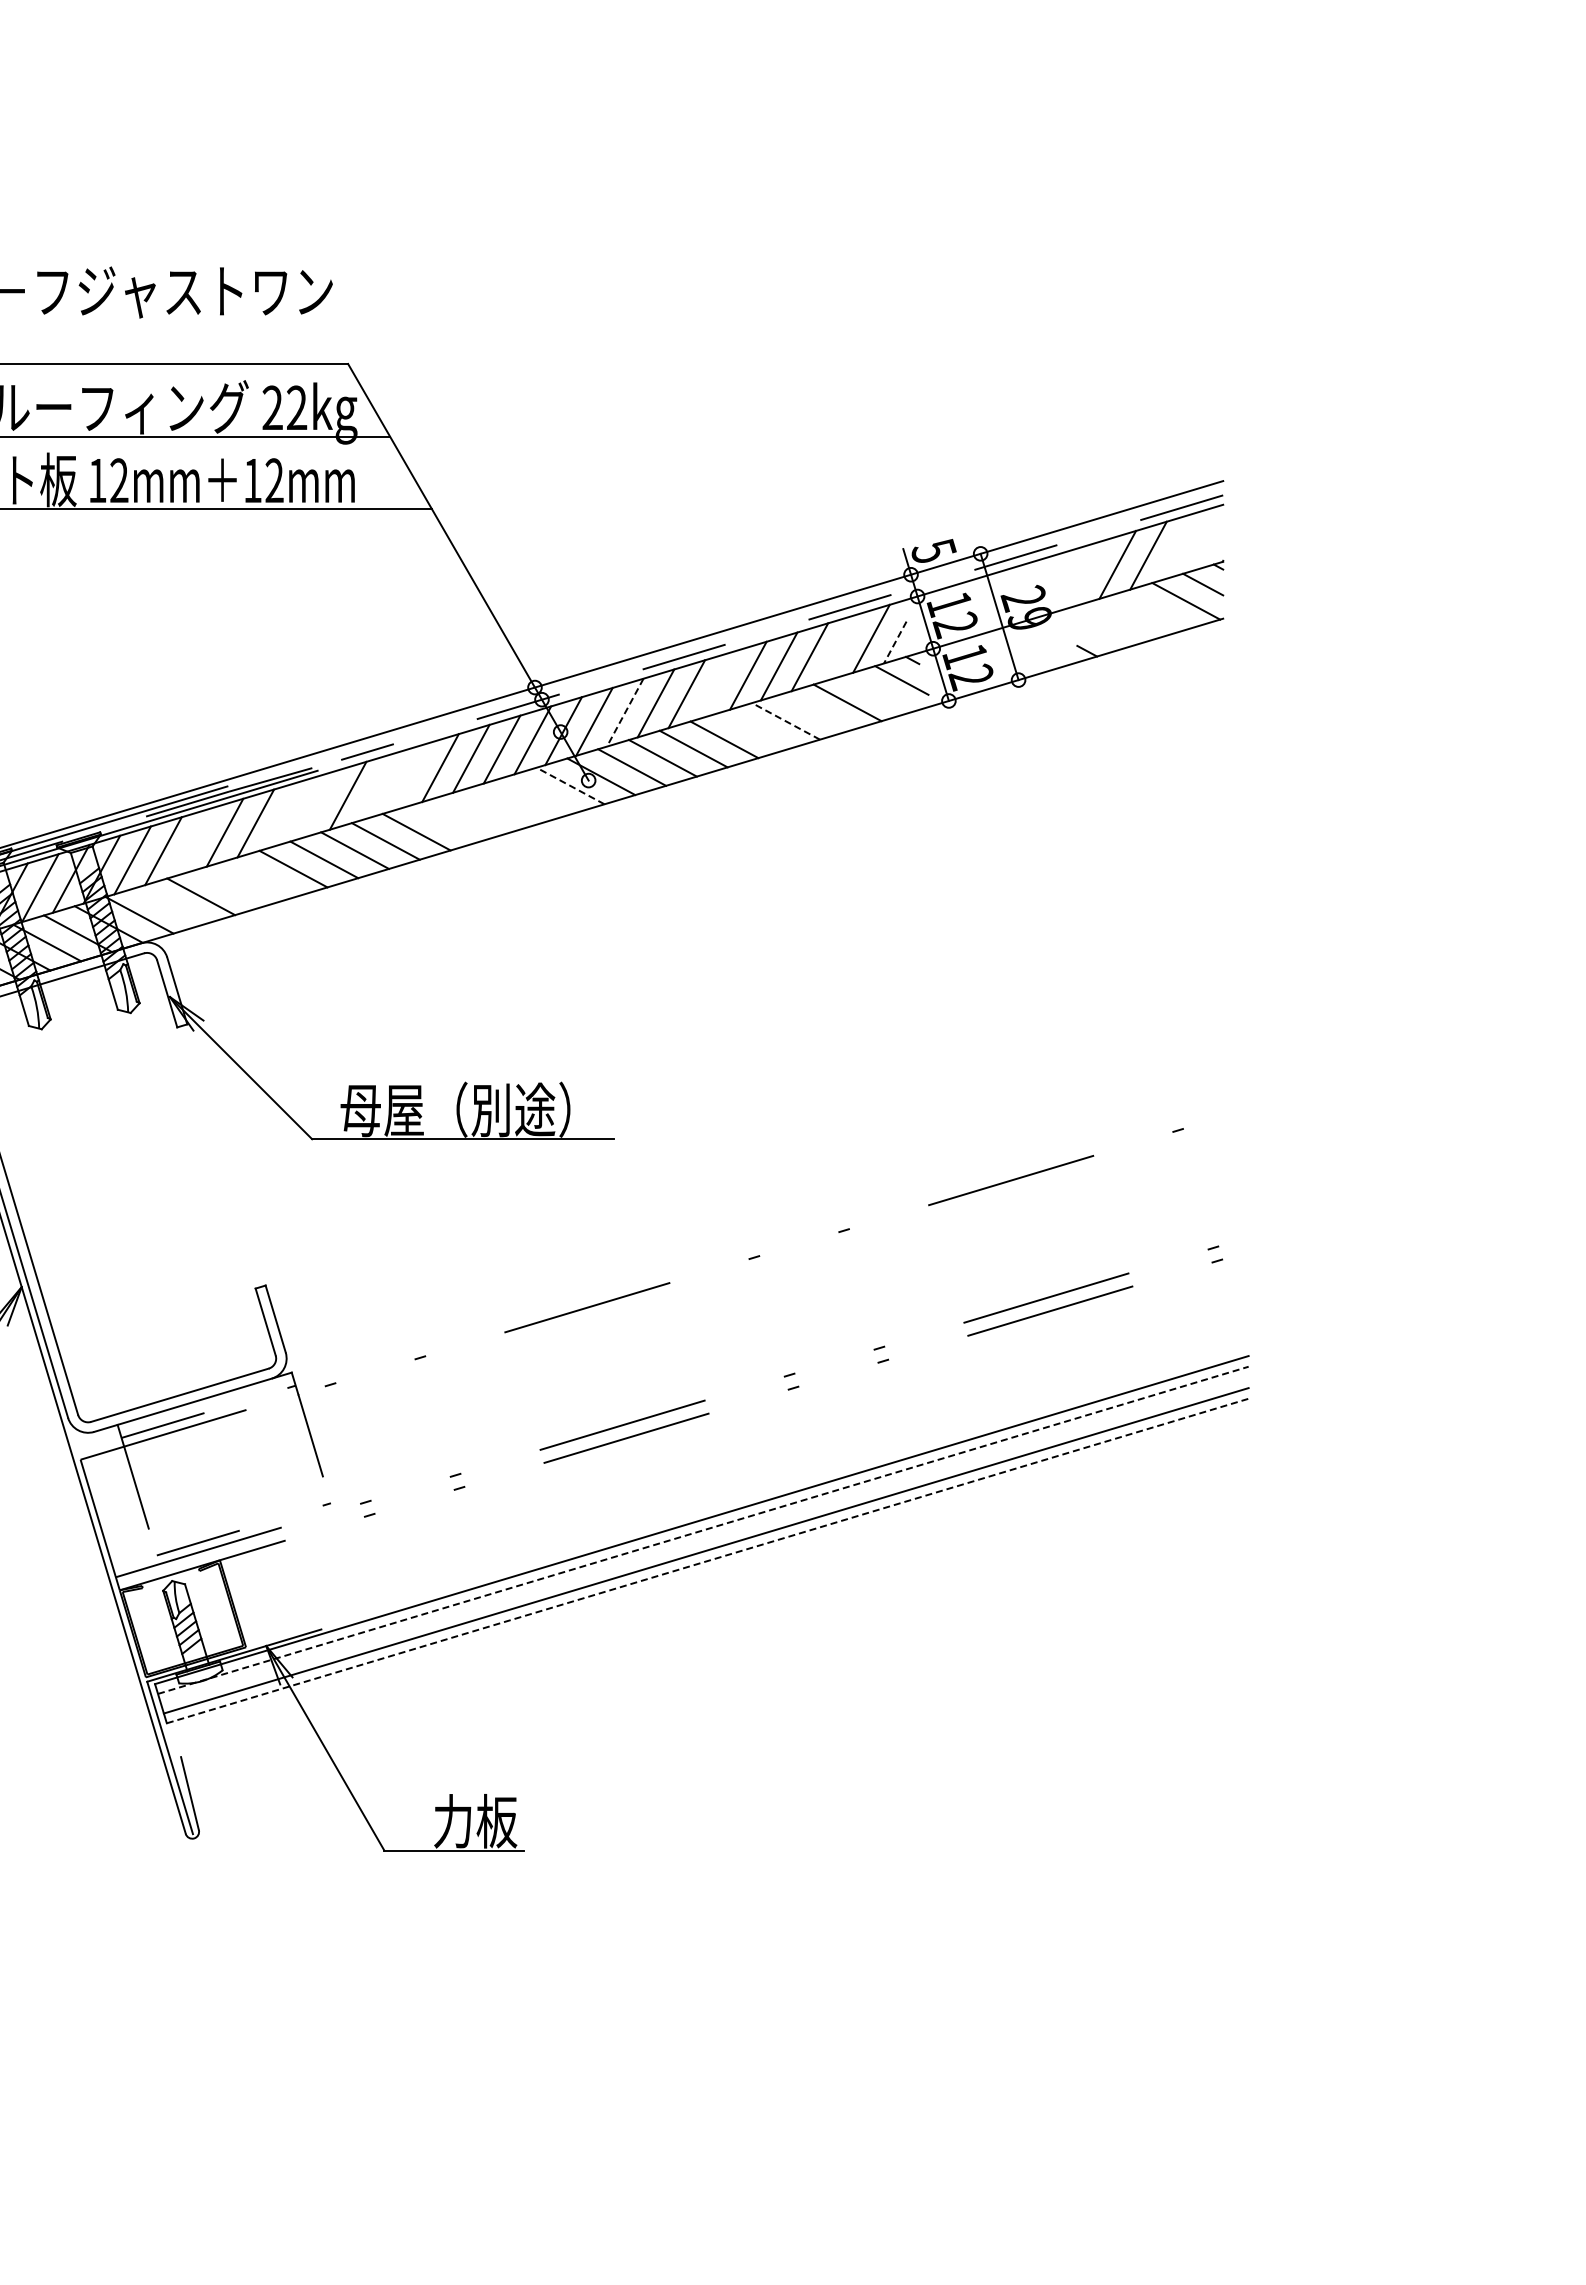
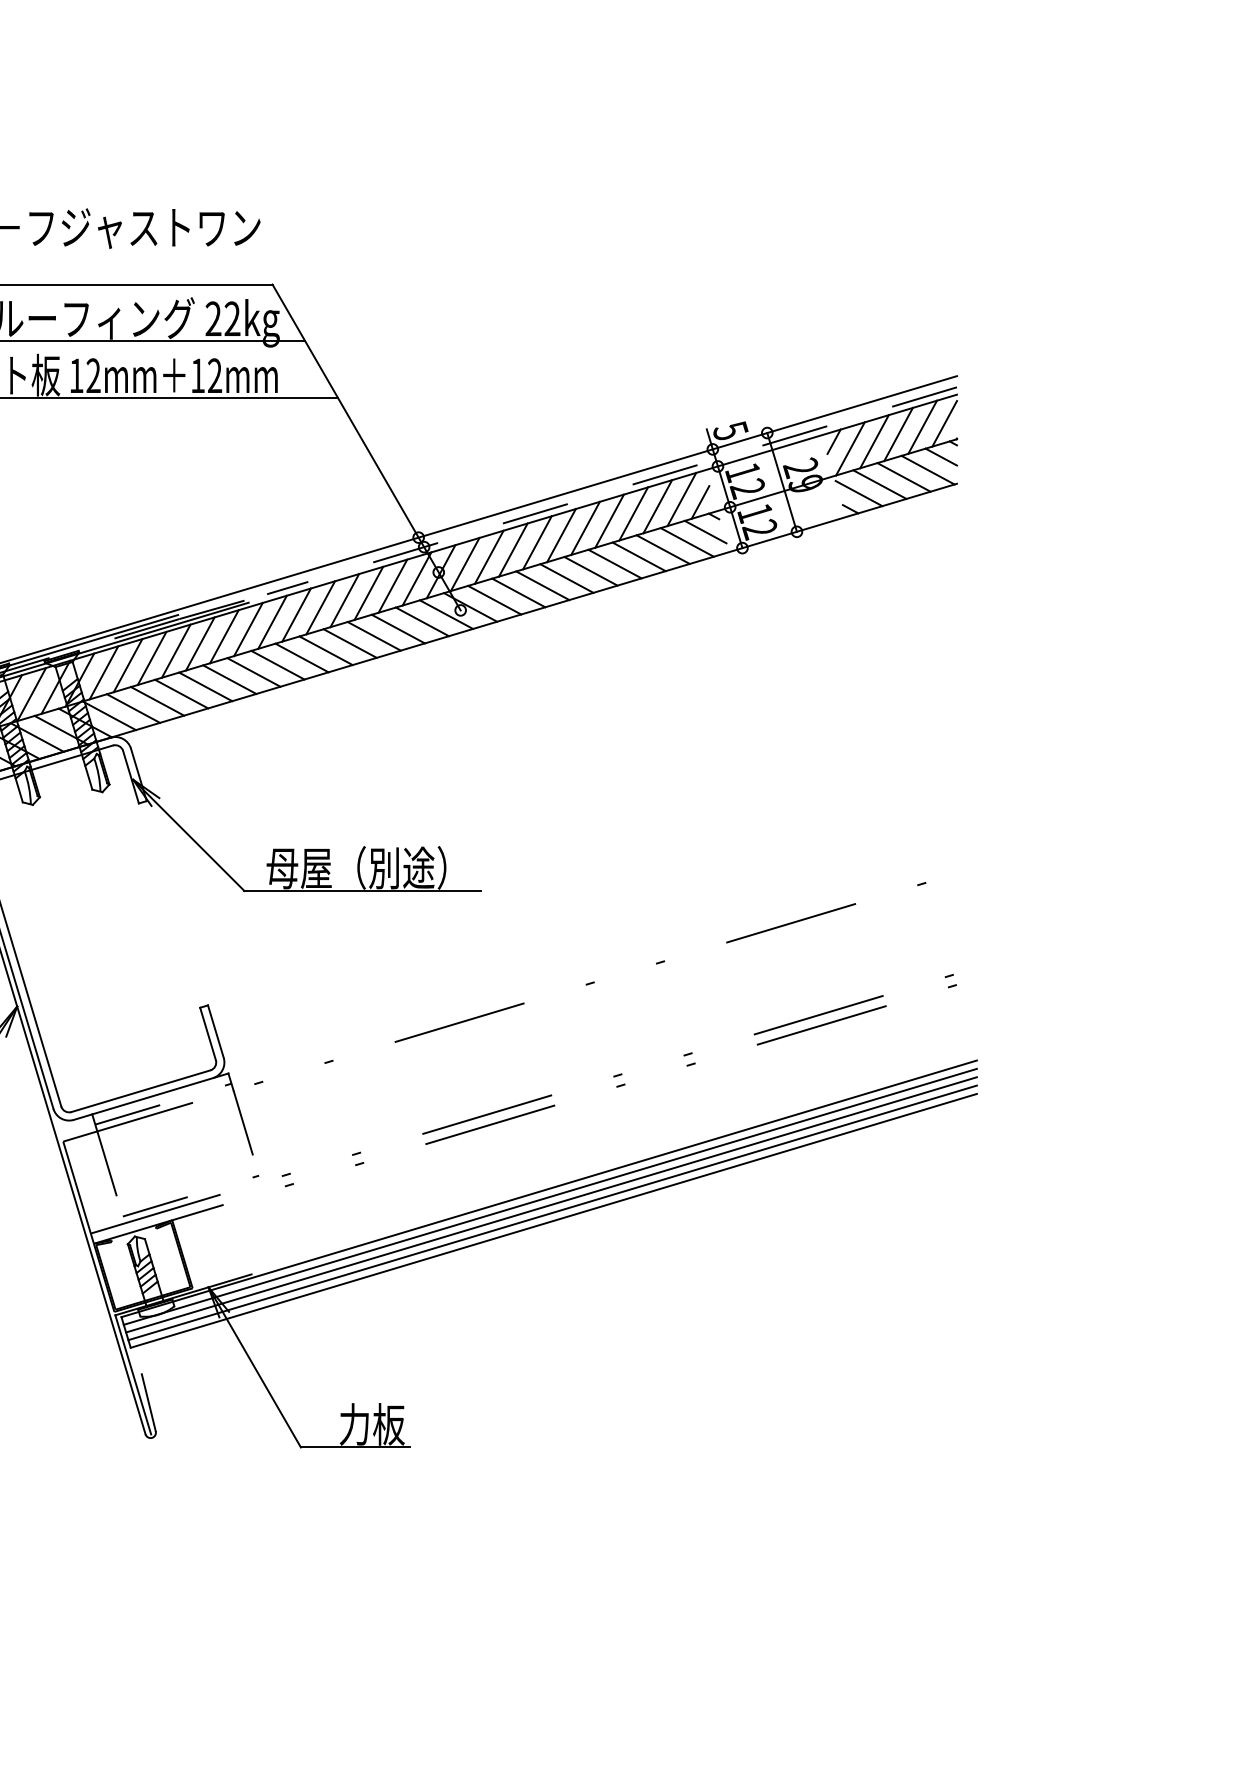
line: (1207, 541) -> (944, 423), added
line: (1179, 546) -> (922, 427), added
line: (1065, 564) -> (833, 441), added
line: (1086, 574) -> (850, 449), added
line: (1155, 610) -> (904, 477), added
line: (1124, 619) -> (879, 484), added
line: (1097, 631) -> (858, 493), added
line: (895, 642) -> (700, 502), dashed -> solid
line: (840, 647) -> (657, 506), added
line: (717, 684) -> (561, 535), added
line: (878, 693) -> (687, 542), added
line: (816, 711) -> (638, 556), added
line: (625, 712) -> (489, 557), dashed -> solid
line: (786, 721) -> (615, 564), dashed -> solid
line: (755, 730) -> (591, 571), added
line: (409, 777) -> (320, 607), added
line: (378, 786) -> (296, 615), added
line: (570, 786) -> (446, 615), dashed -> solid
line: (539, 794) -> (422, 621), added
line: (508, 804) -> (397, 629), added
line: (317, 805) -> (248, 629), added
line: (478, 813) -> (374, 636), added
line: (286, 814) -> (224, 636), added
line: (447, 822) -> (350, 643), added
line: (193, 841) -> (151, 658), added
line: (262, 878) -> (205, 686), added
line: (231, 887) -> (181, 694), added
line: (170, 905) -> (133, 708), added
line: (703, 1530) -> (550, 1196), dashed -> solid
line: (704, 1540) -> (551, 1204), added
line: (707, 1561) -> (553, 1221), dashed -> solid

